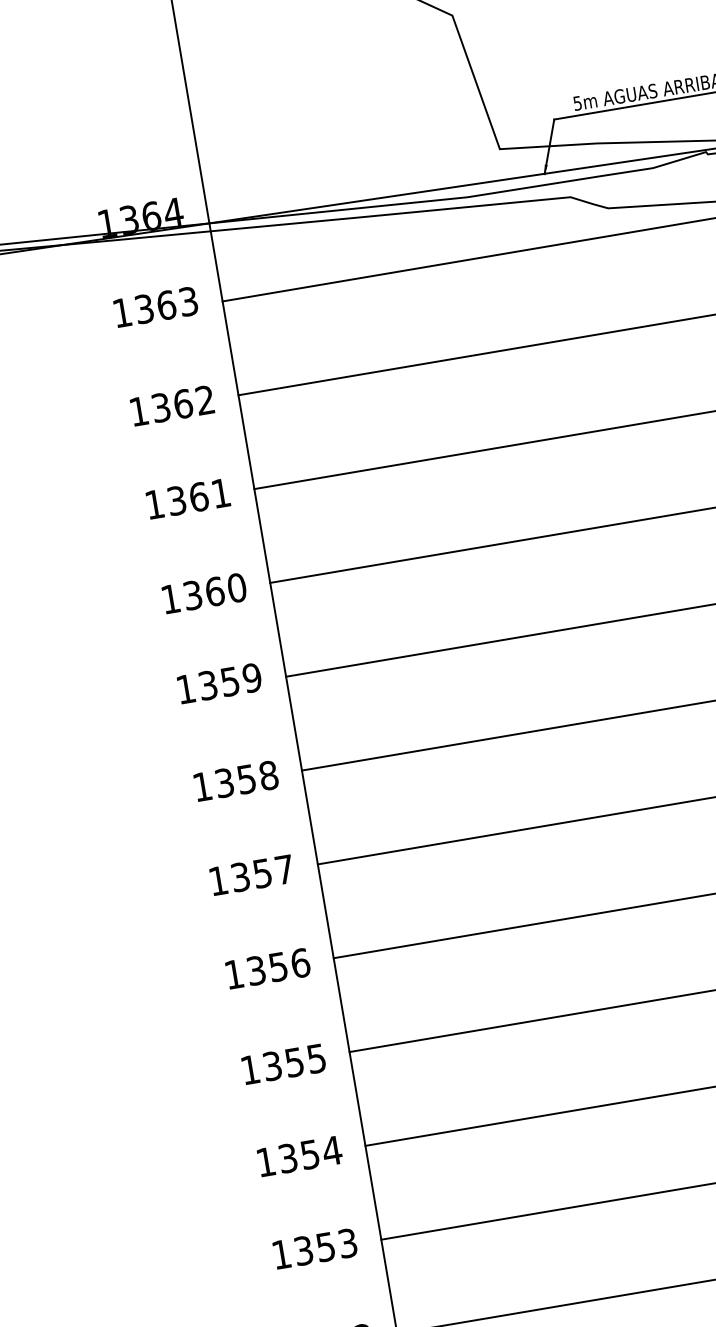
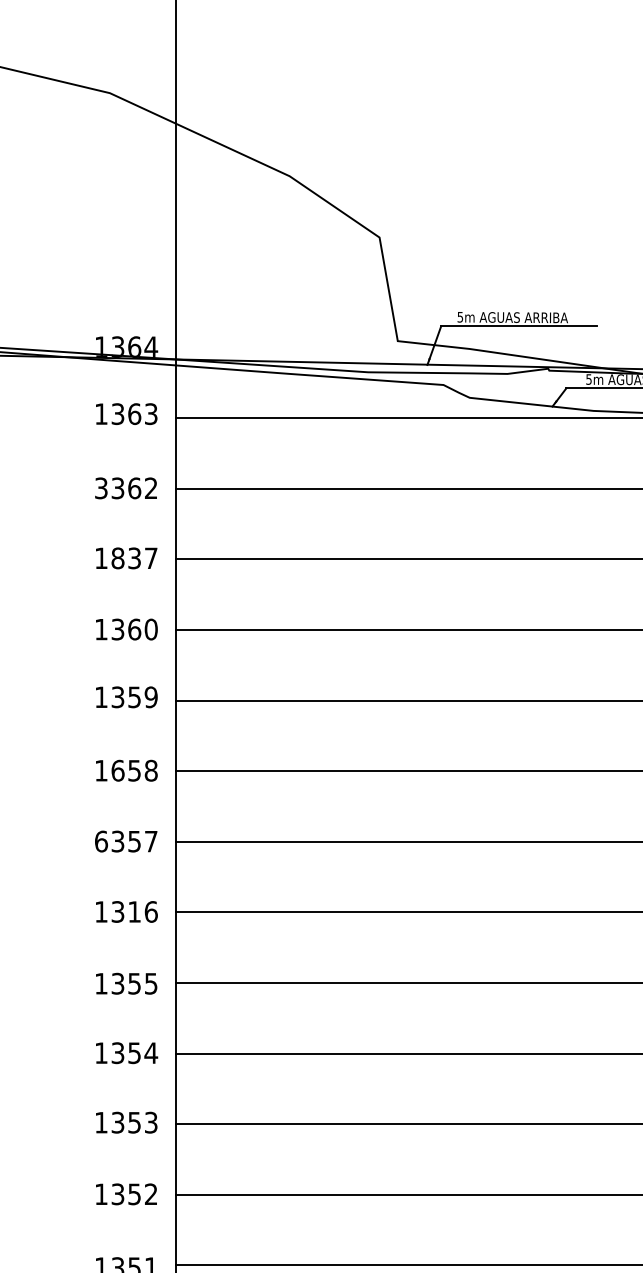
text: (139, 411) -> (101, 488), 1362 -> 3362
text: (198, 497) -> (134, 558), 1361 -> 1837
text: (223, 782) -> (117, 770), 1358 -> 1658
text: (218, 880) -> (101, 841), 1357 -> 6357
text: (278, 966) -> (134, 911), 1356 -> 1316

